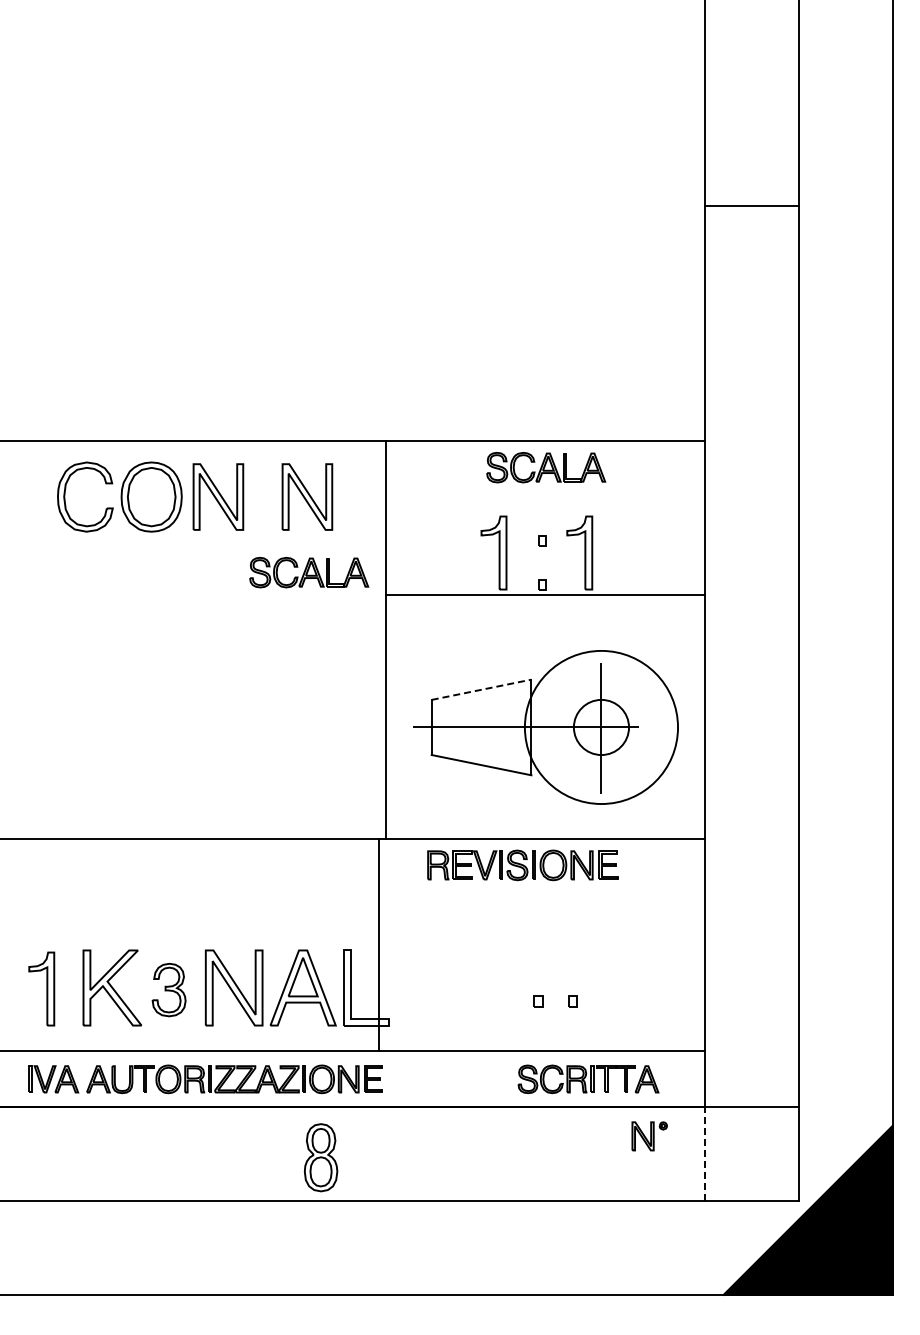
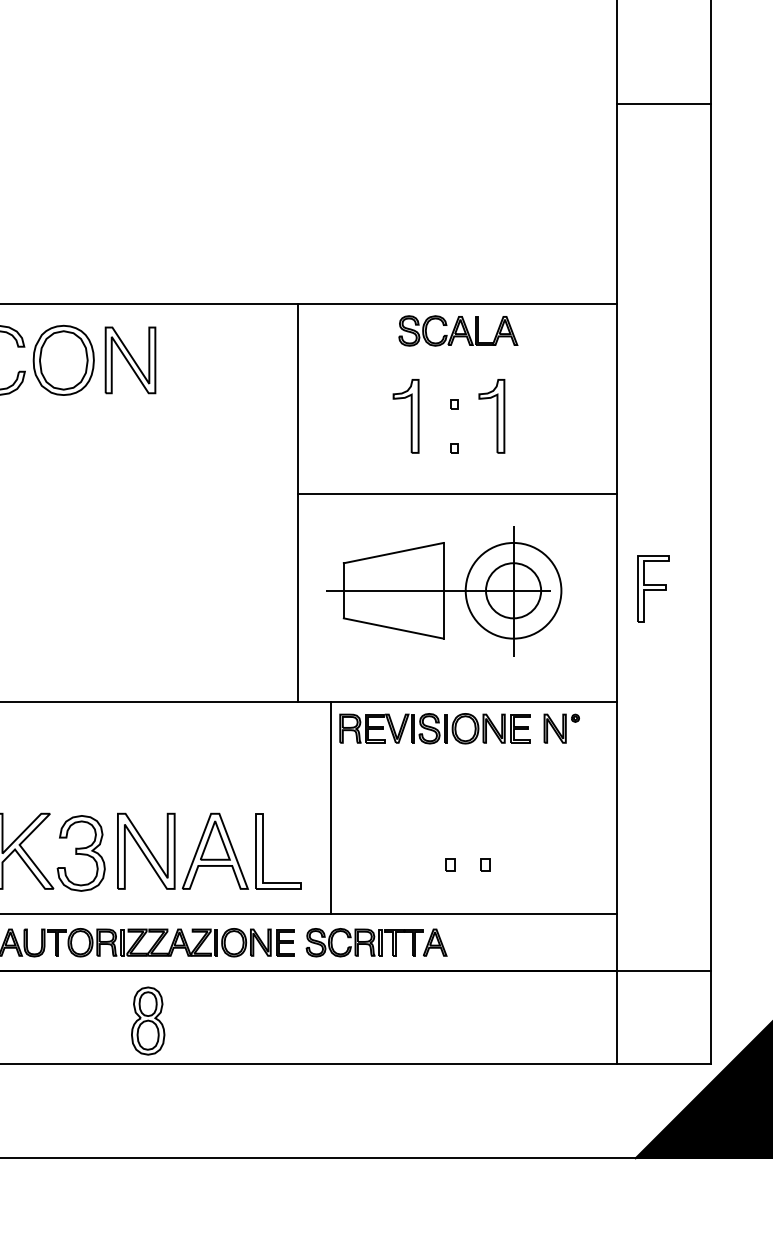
line: (751, 206) -> (663, 103), moved
part: (307, 496) -> (219, 359), removed
part: (309, 572) -> (221, 435), removed
line: (544, 594) -> (456, 493), moved
line: (481, 689) -> (393, 552), dashed -> solid
part: (740, 725) -> (652, 588), added
circle: (601, 727) -> (513, 590), size x0.62
line: (379, 944) -> (331, 807), moved
part: (168, 989) -> (80, 852), size x1.43
part: (588, 1079) -> (376, 942), moved
part: (649, 1136) -> (561, 728), moved
line: (704, 1154) -> (616, 1017), dashed -> solid
part: (320, 1157) -> (147, 1020), moved

